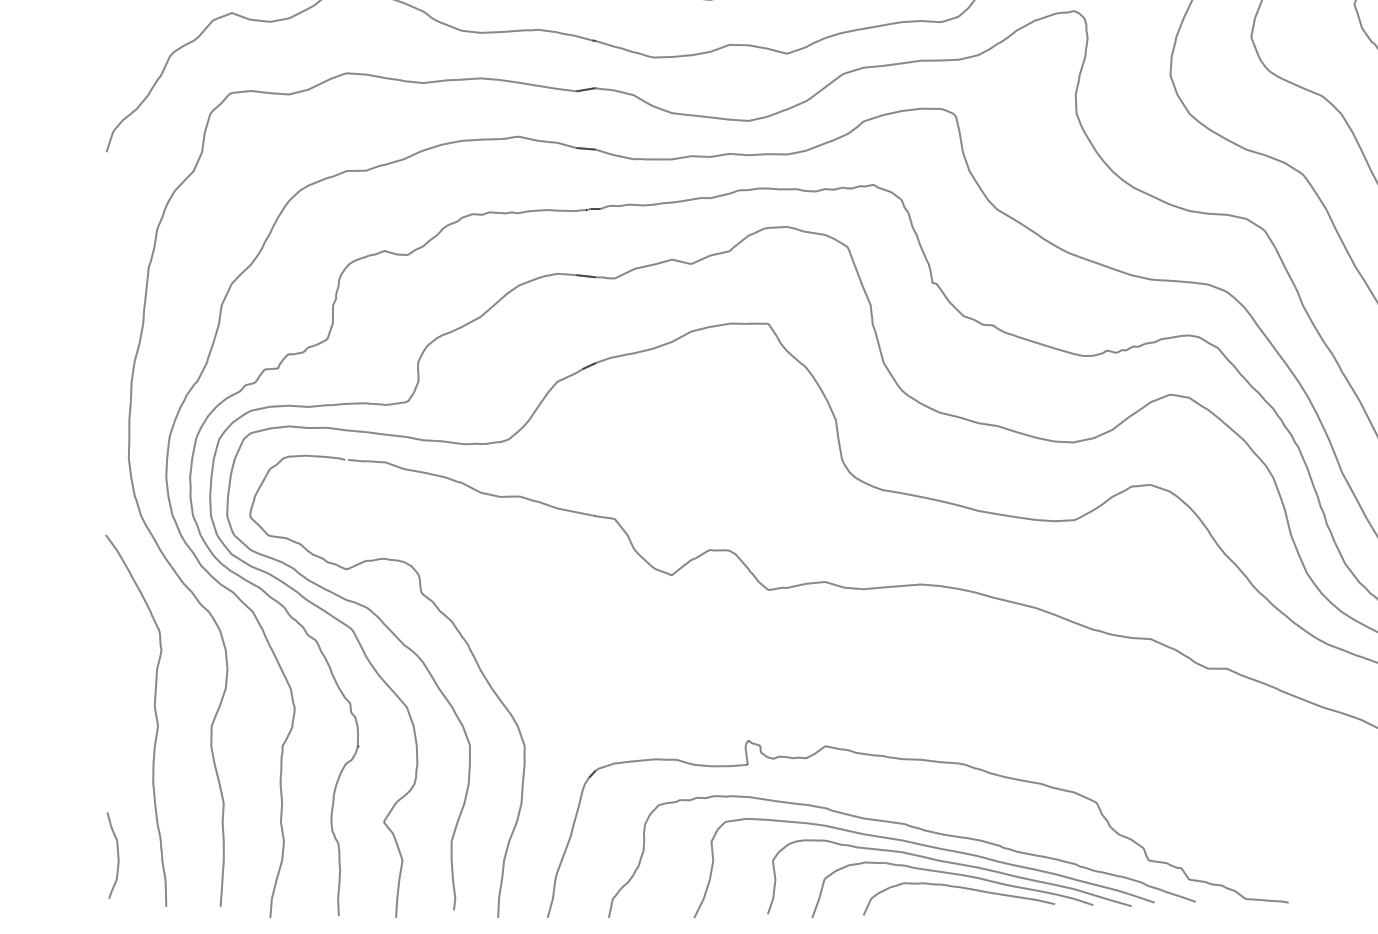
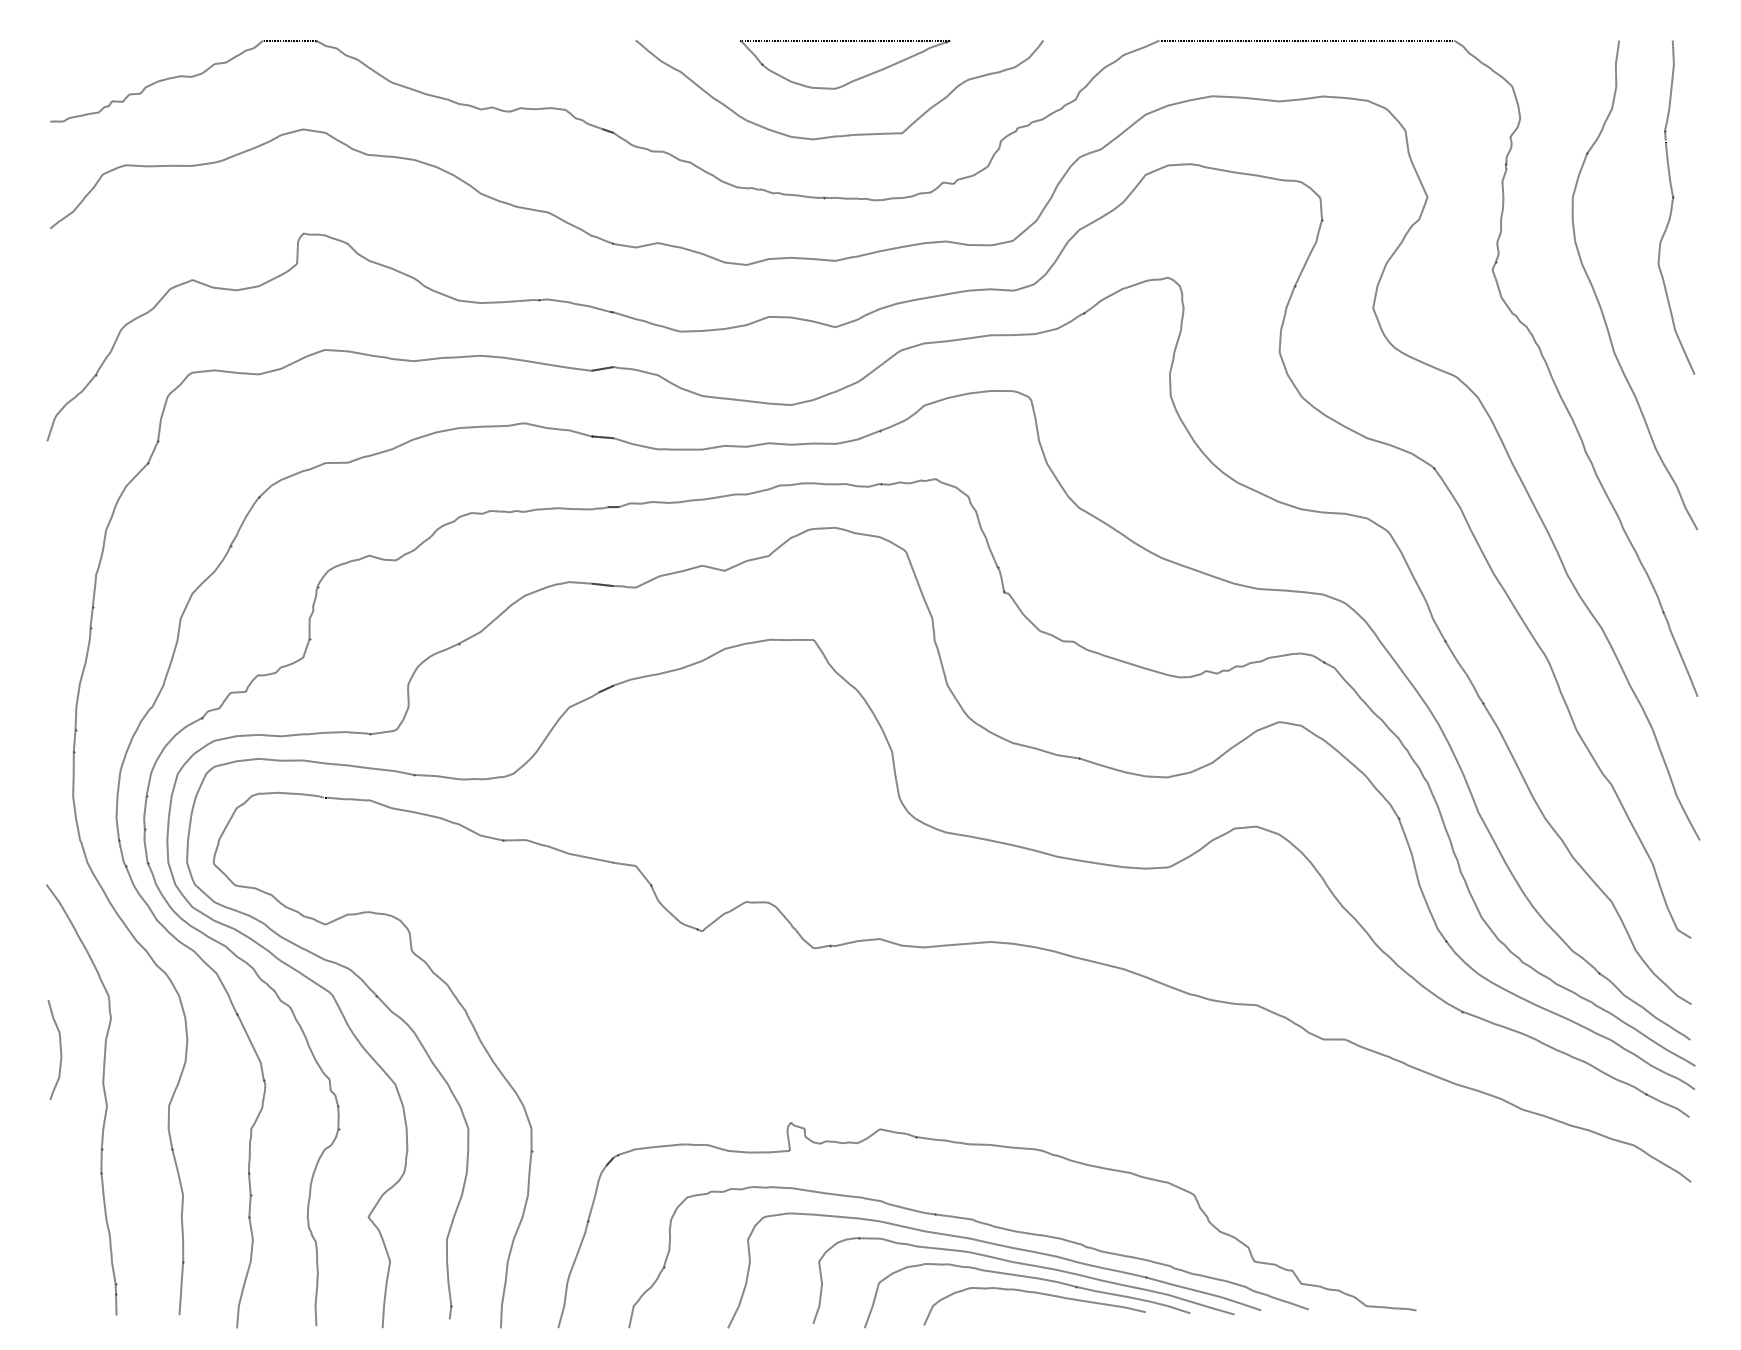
curve: (117, 852) -> (59, 1046), moved

